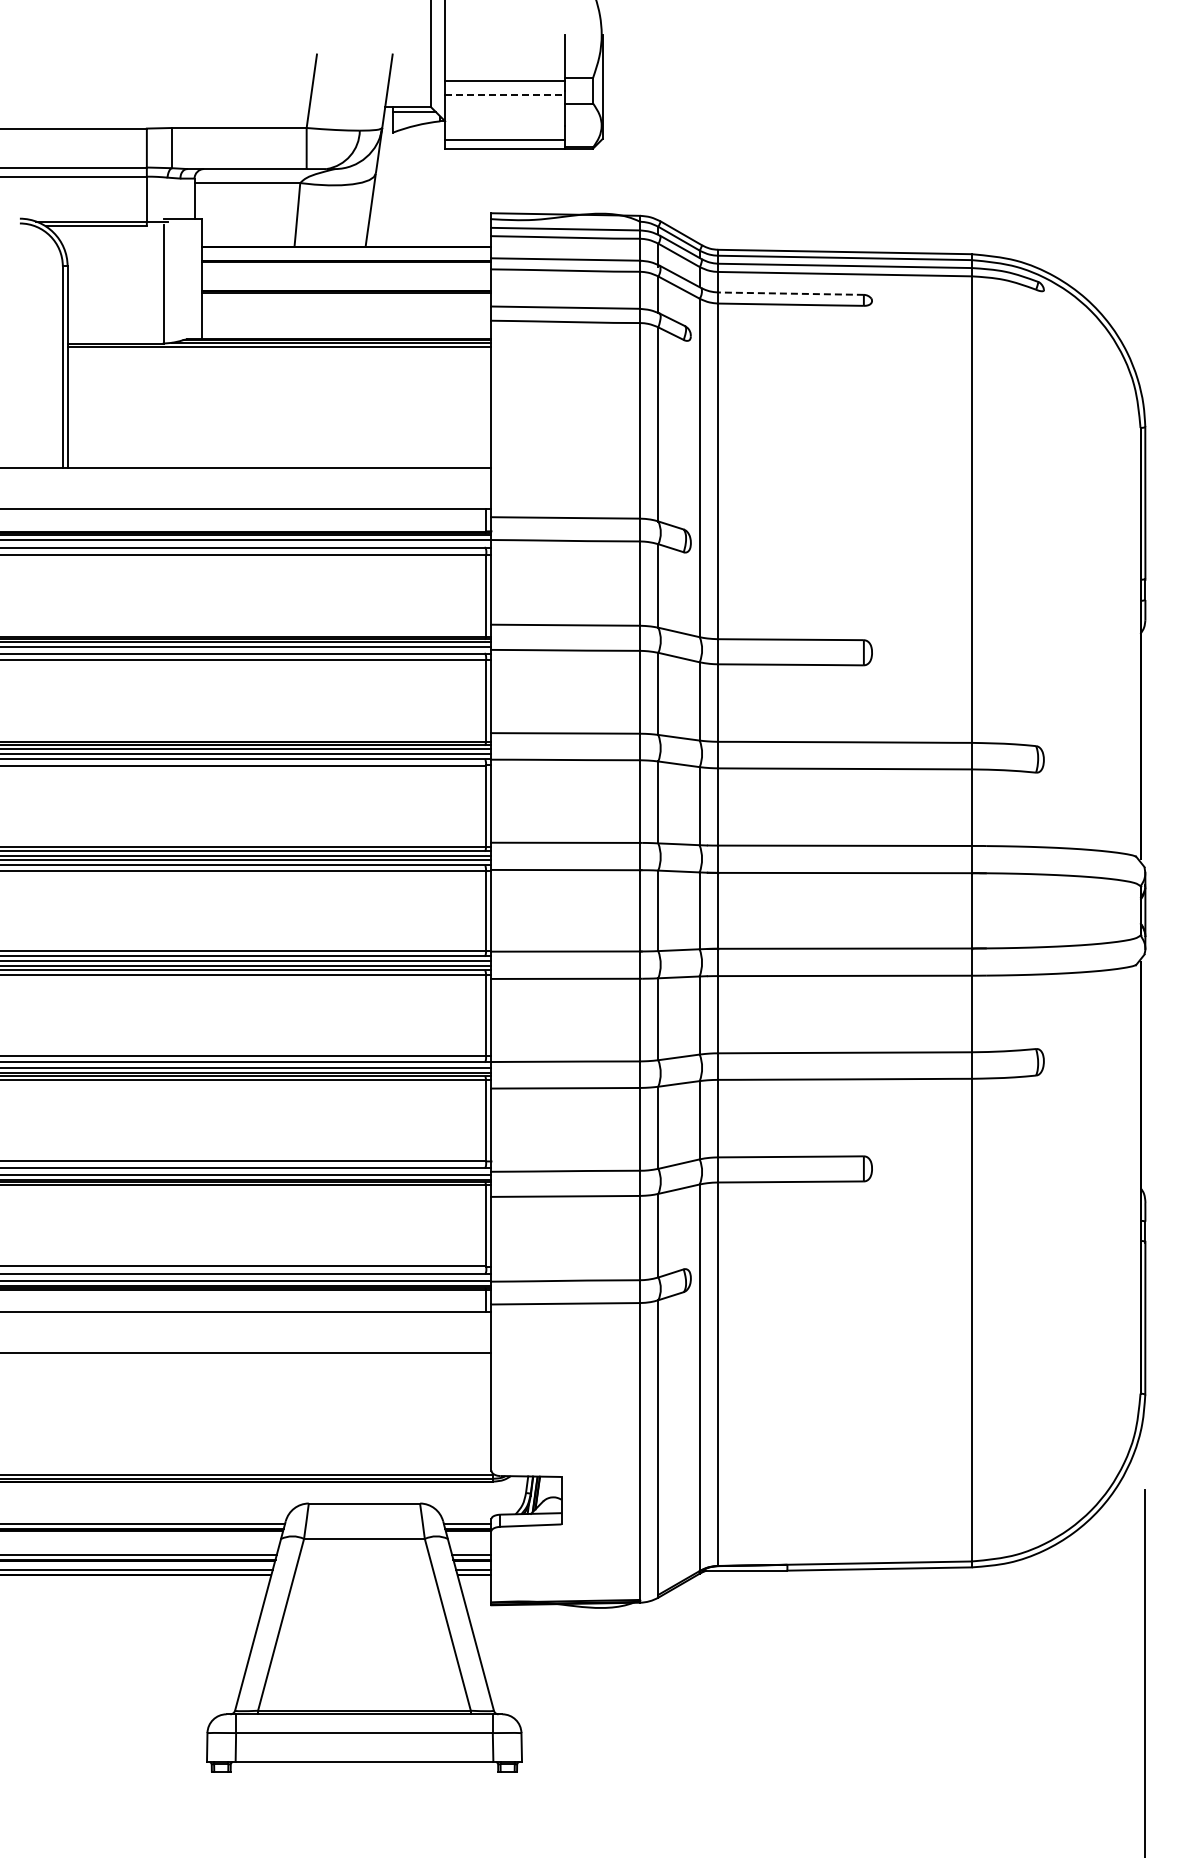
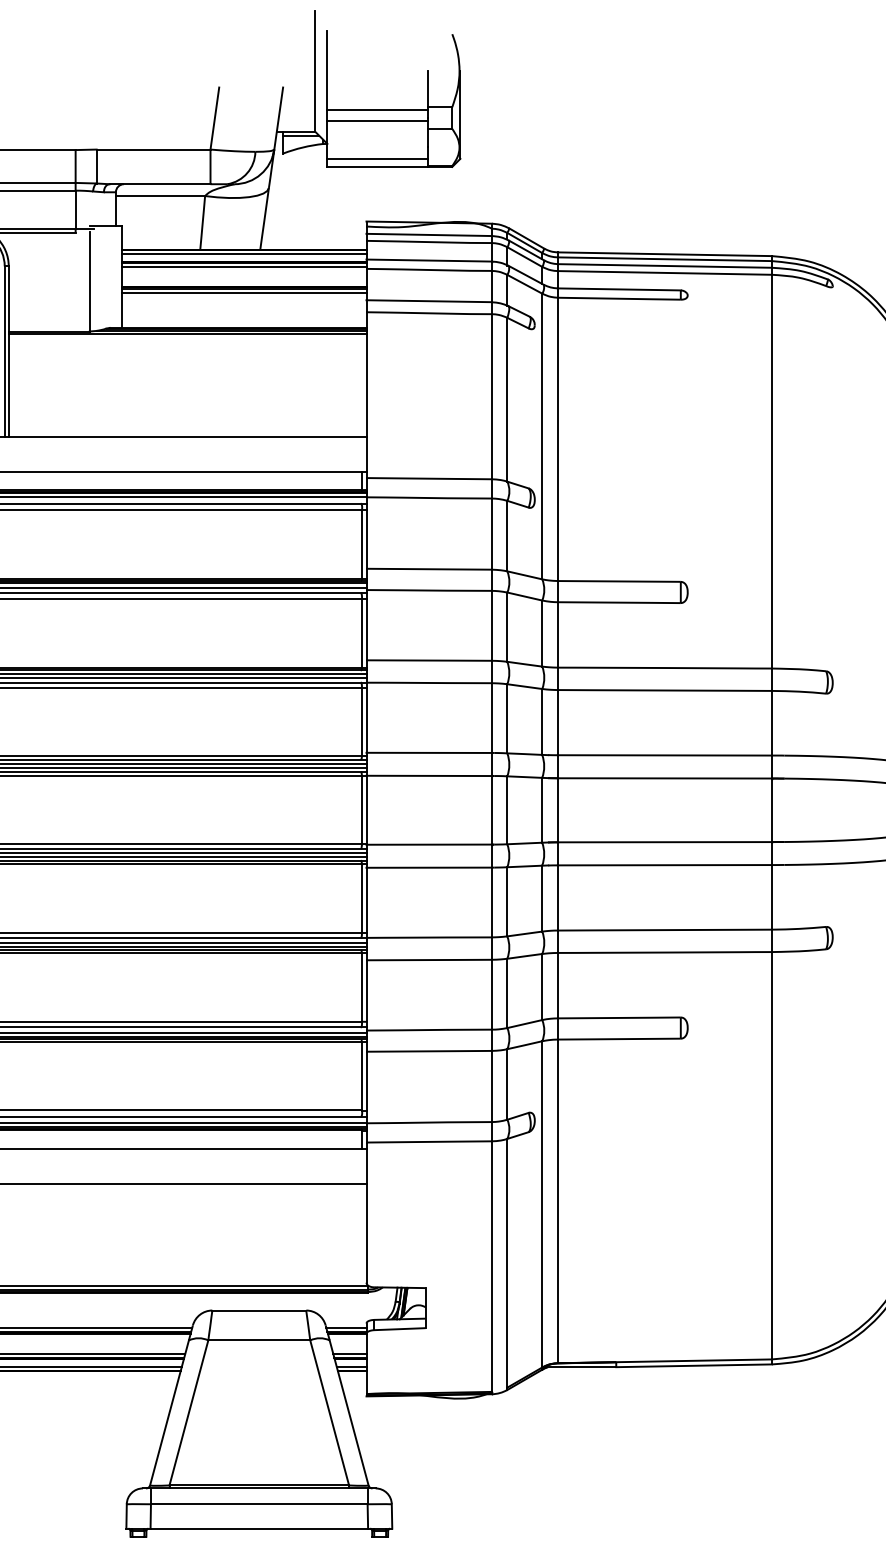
line: (504, 94) -> (377, 121), dashed -> solid
line: (346, 251) -> (244, 253), added
line: (346, 266) -> (244, 266), added
line: (791, 293) -> (619, 289), dashed -> solid
line: (346, 297) -> (244, 292), added

